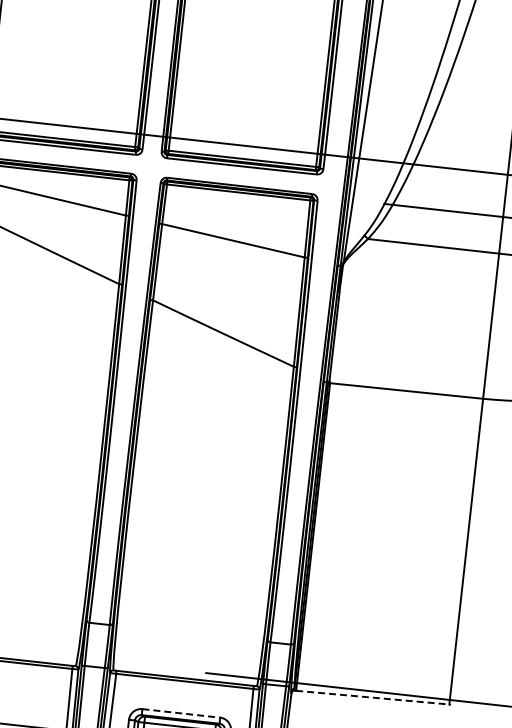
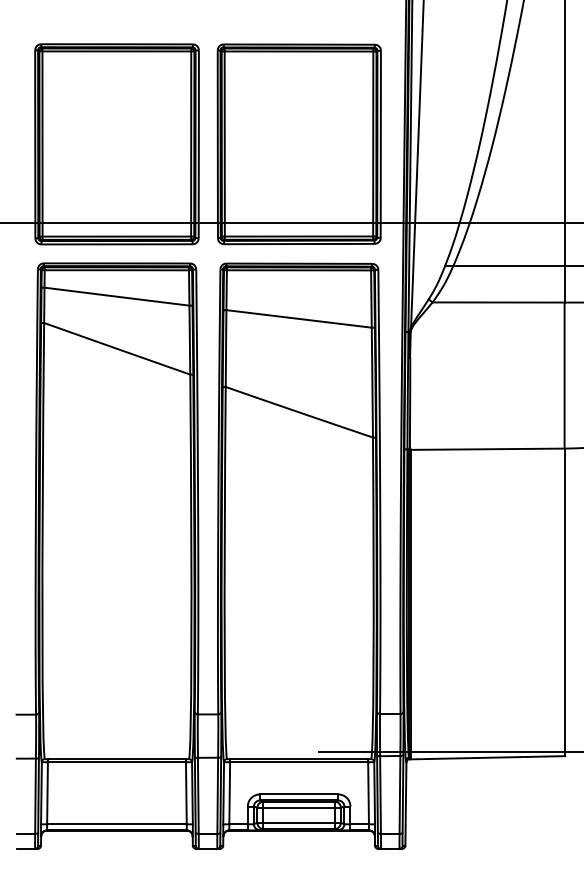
line: (372, 697) -> (487, 757), dashed -> solid
line: (181, 713) -> (299, 794), dashed -> solid

